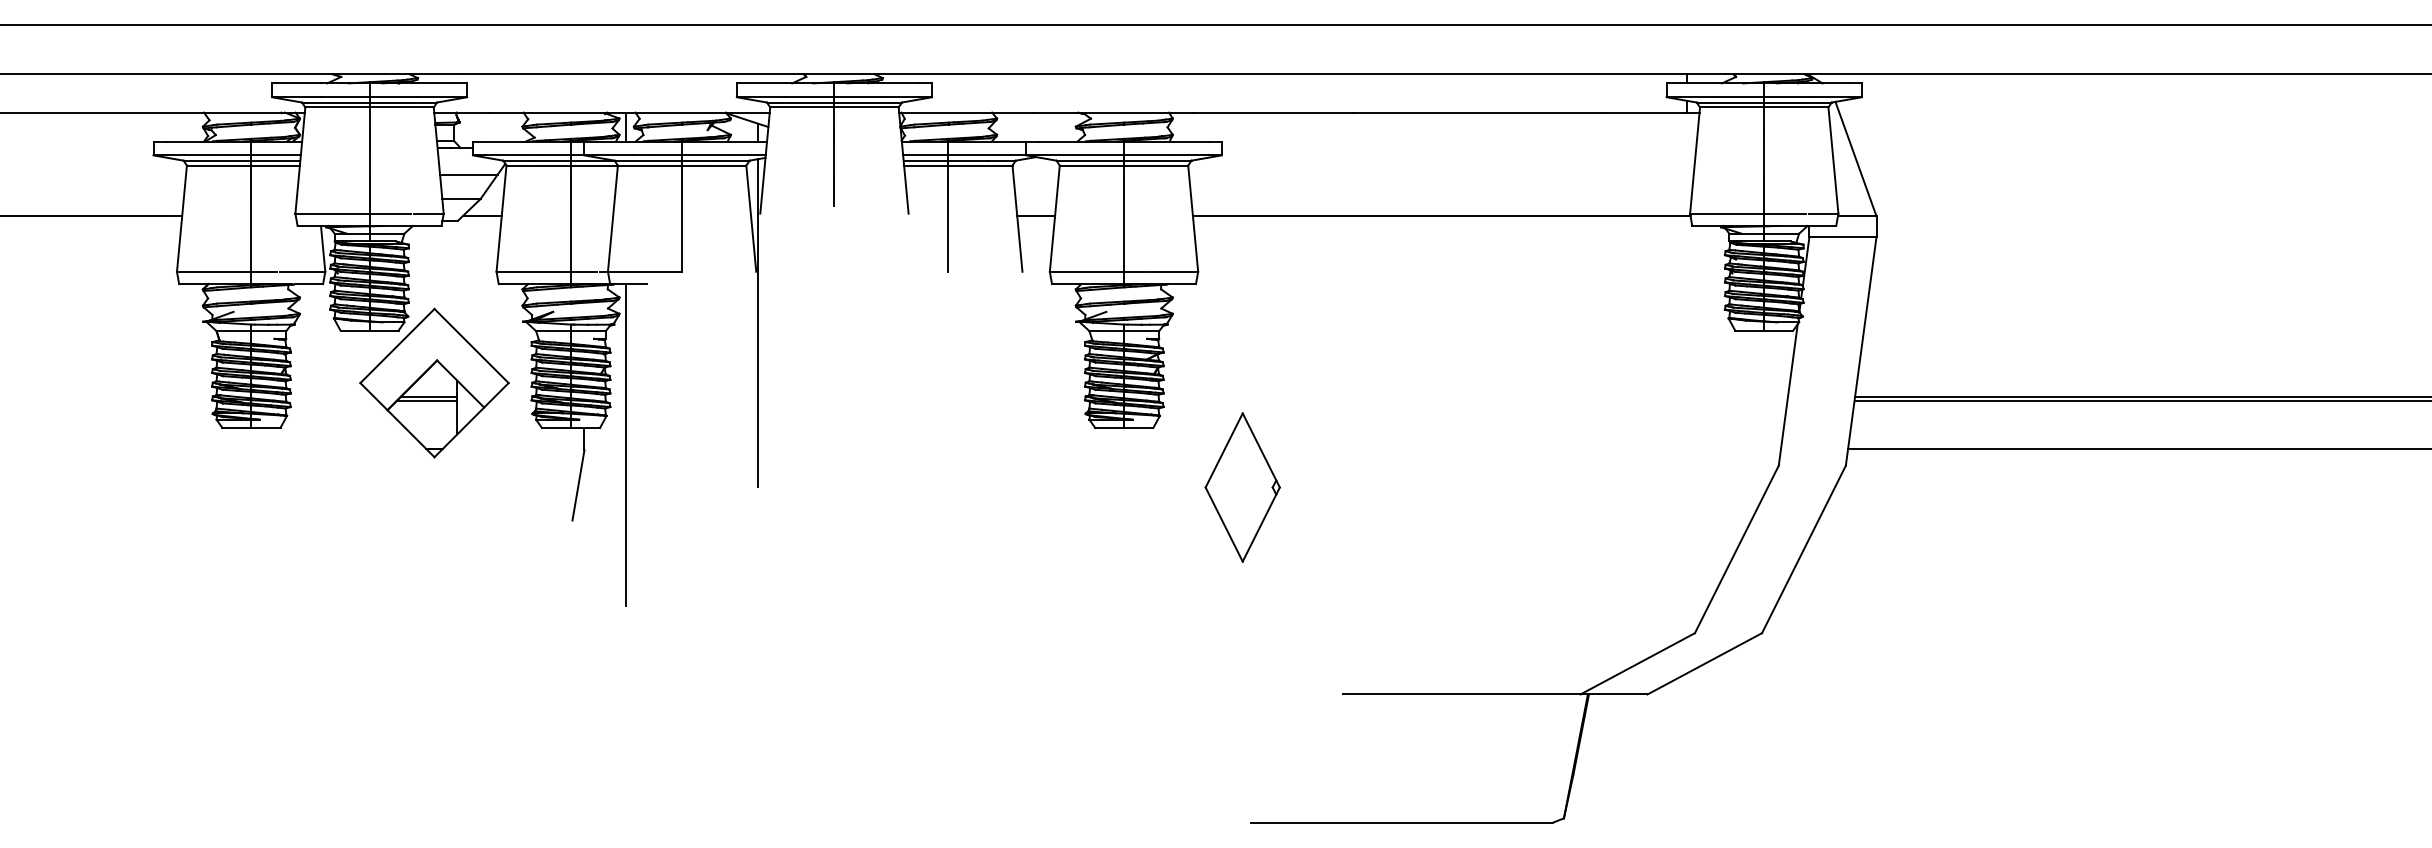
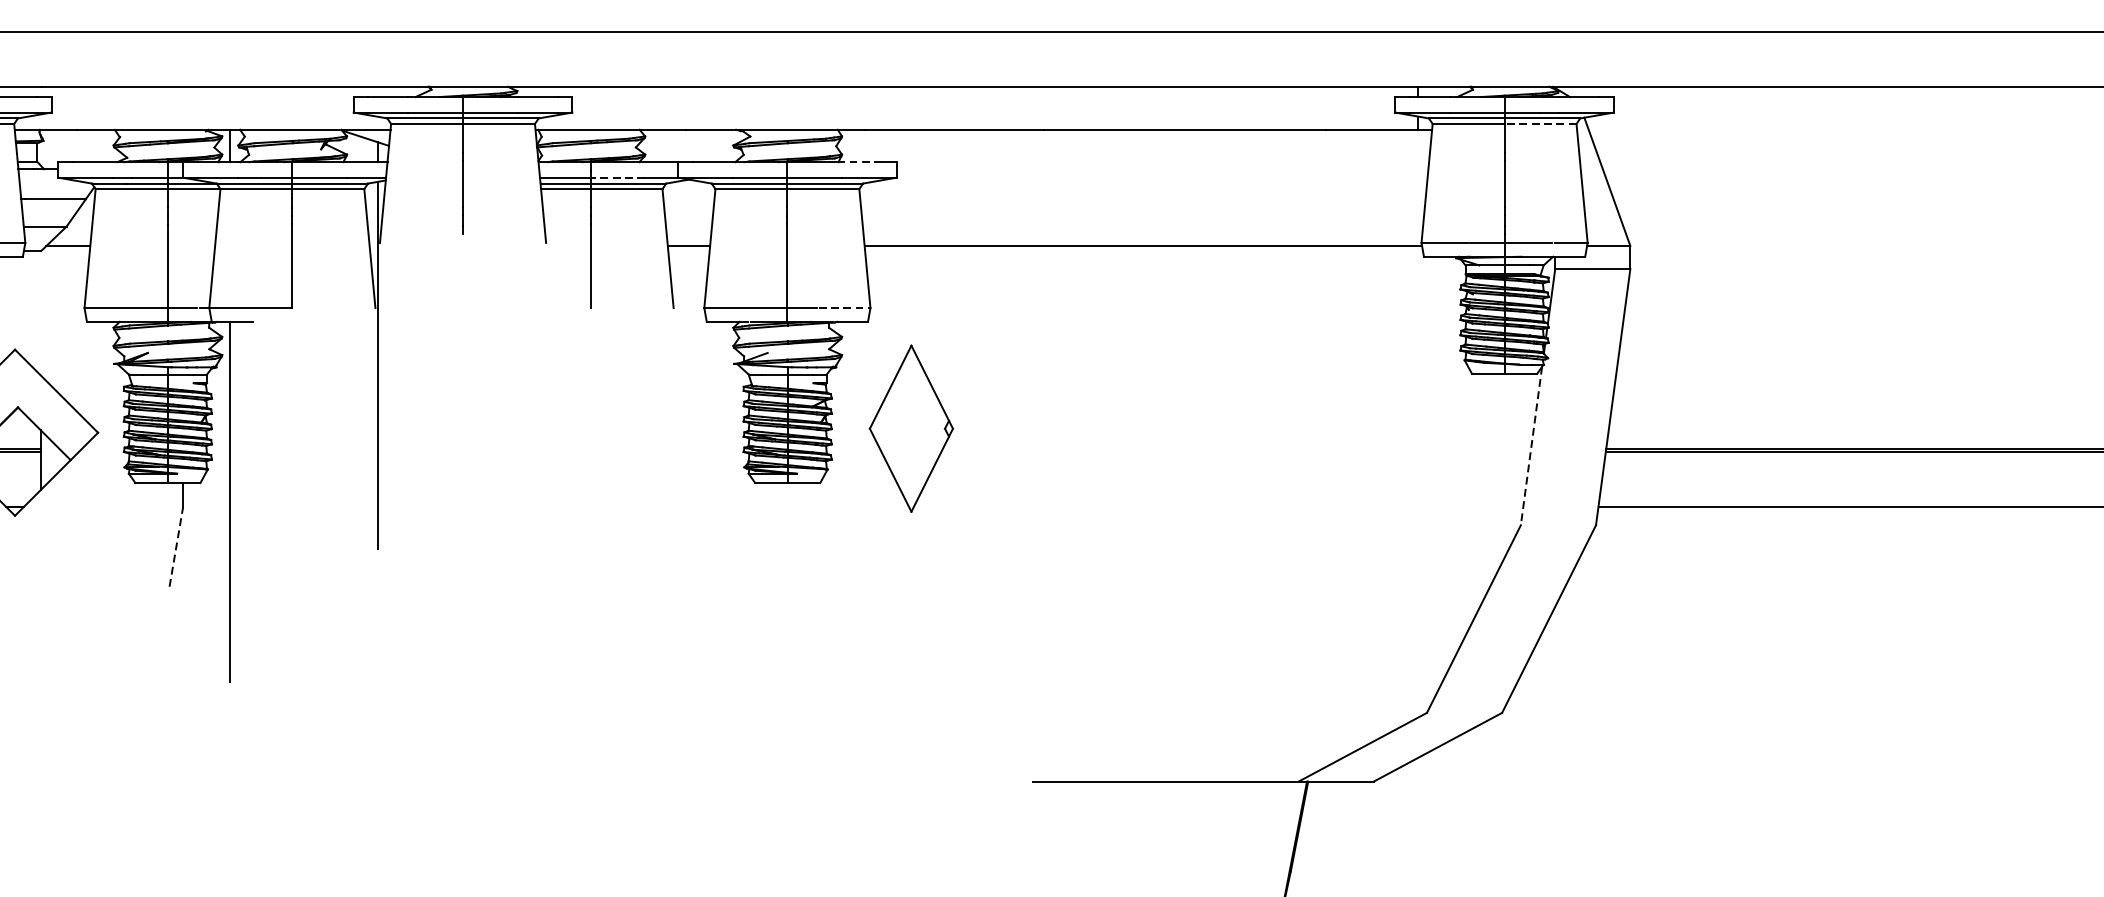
line: (1795, 107) -> (1539, 124), solid -> dashed
line: (1190, 141) -> (861, 162), solid -> dashed
line: (972, 155) -> (617, 177), solid -> dashed
line: (1175, 271) -> (845, 307), solid -> dashed
line: (1788, 395) -> (1531, 446), solid -> dashed
line: (578, 485) -> (176, 547), solid -> dashed
part: (1242, 487) -> (911, 428), moved

